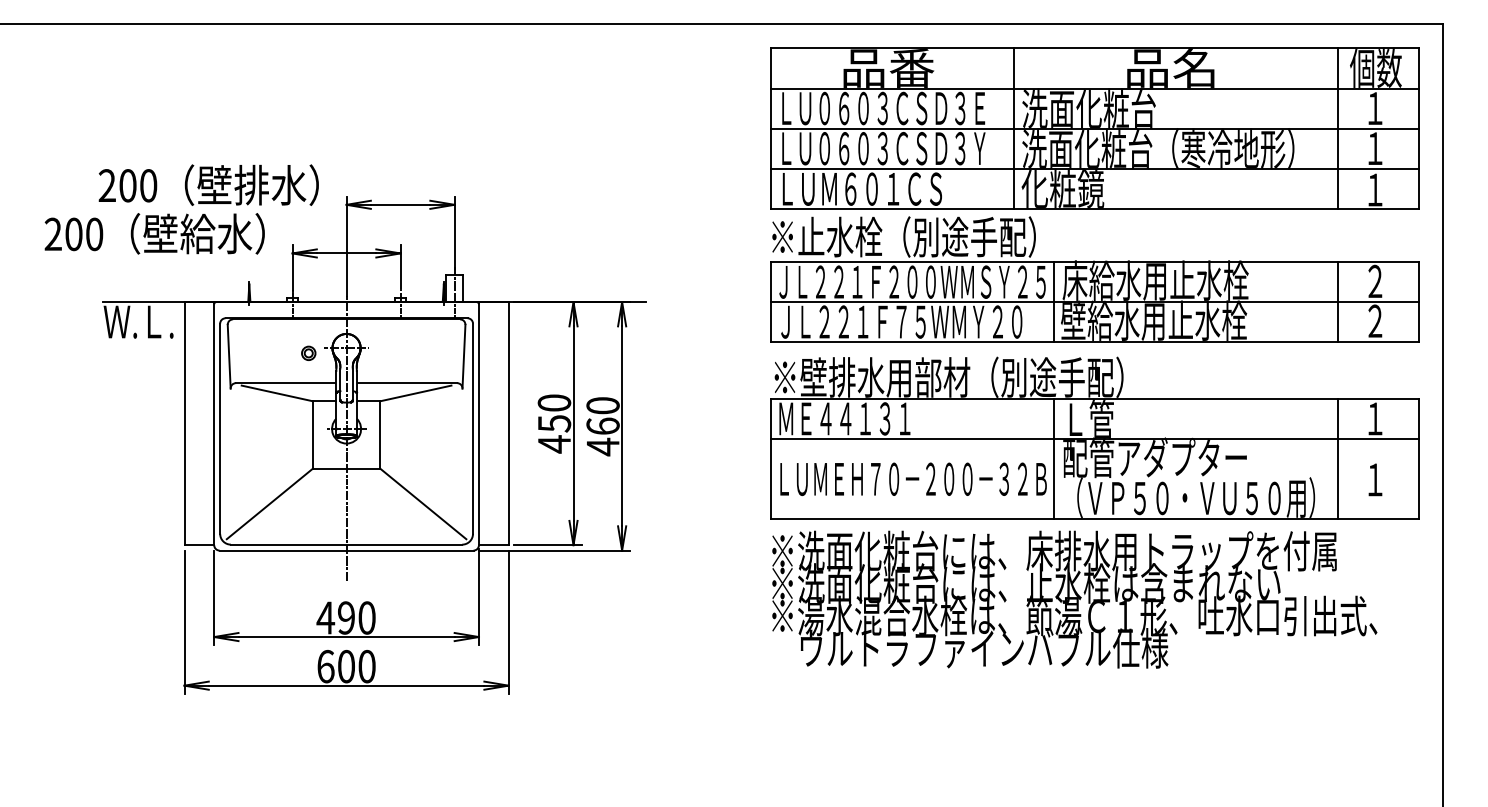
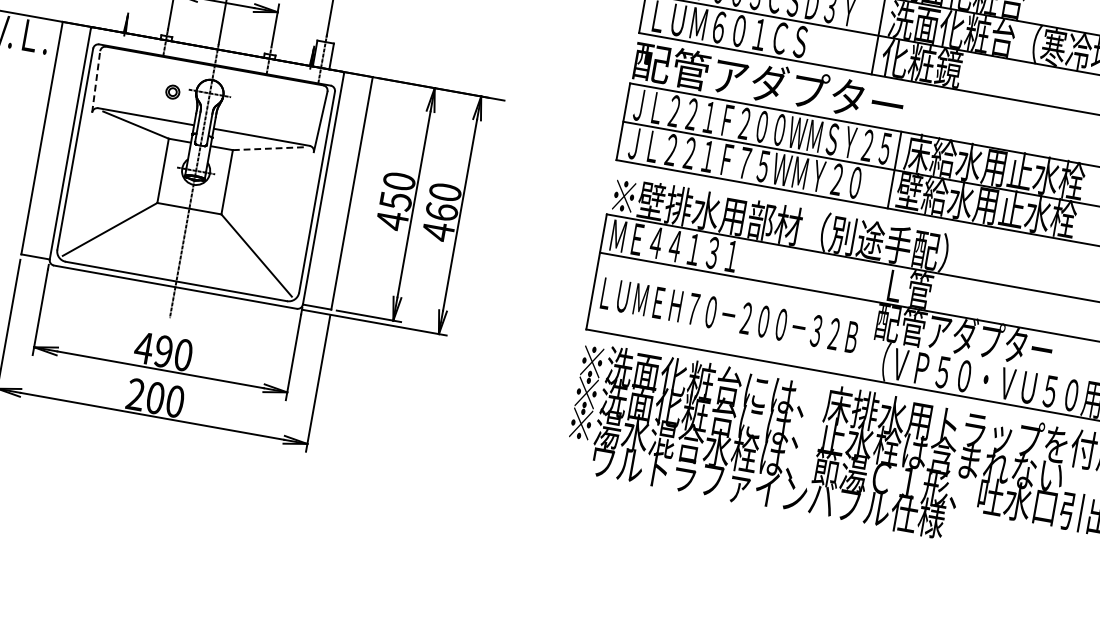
text: (910, 236) -> (768, 82), ※止水栓（別途手配） -> 配管アダプター
line: (229, 356) -> (96, 81), solid -> dashed
line: (415, 393) -> (268, 148), solid -> dashed
line: (1054, 458) -> (868, 319), removed
text: (325, 666) -> (135, 394), 600 -> 200

